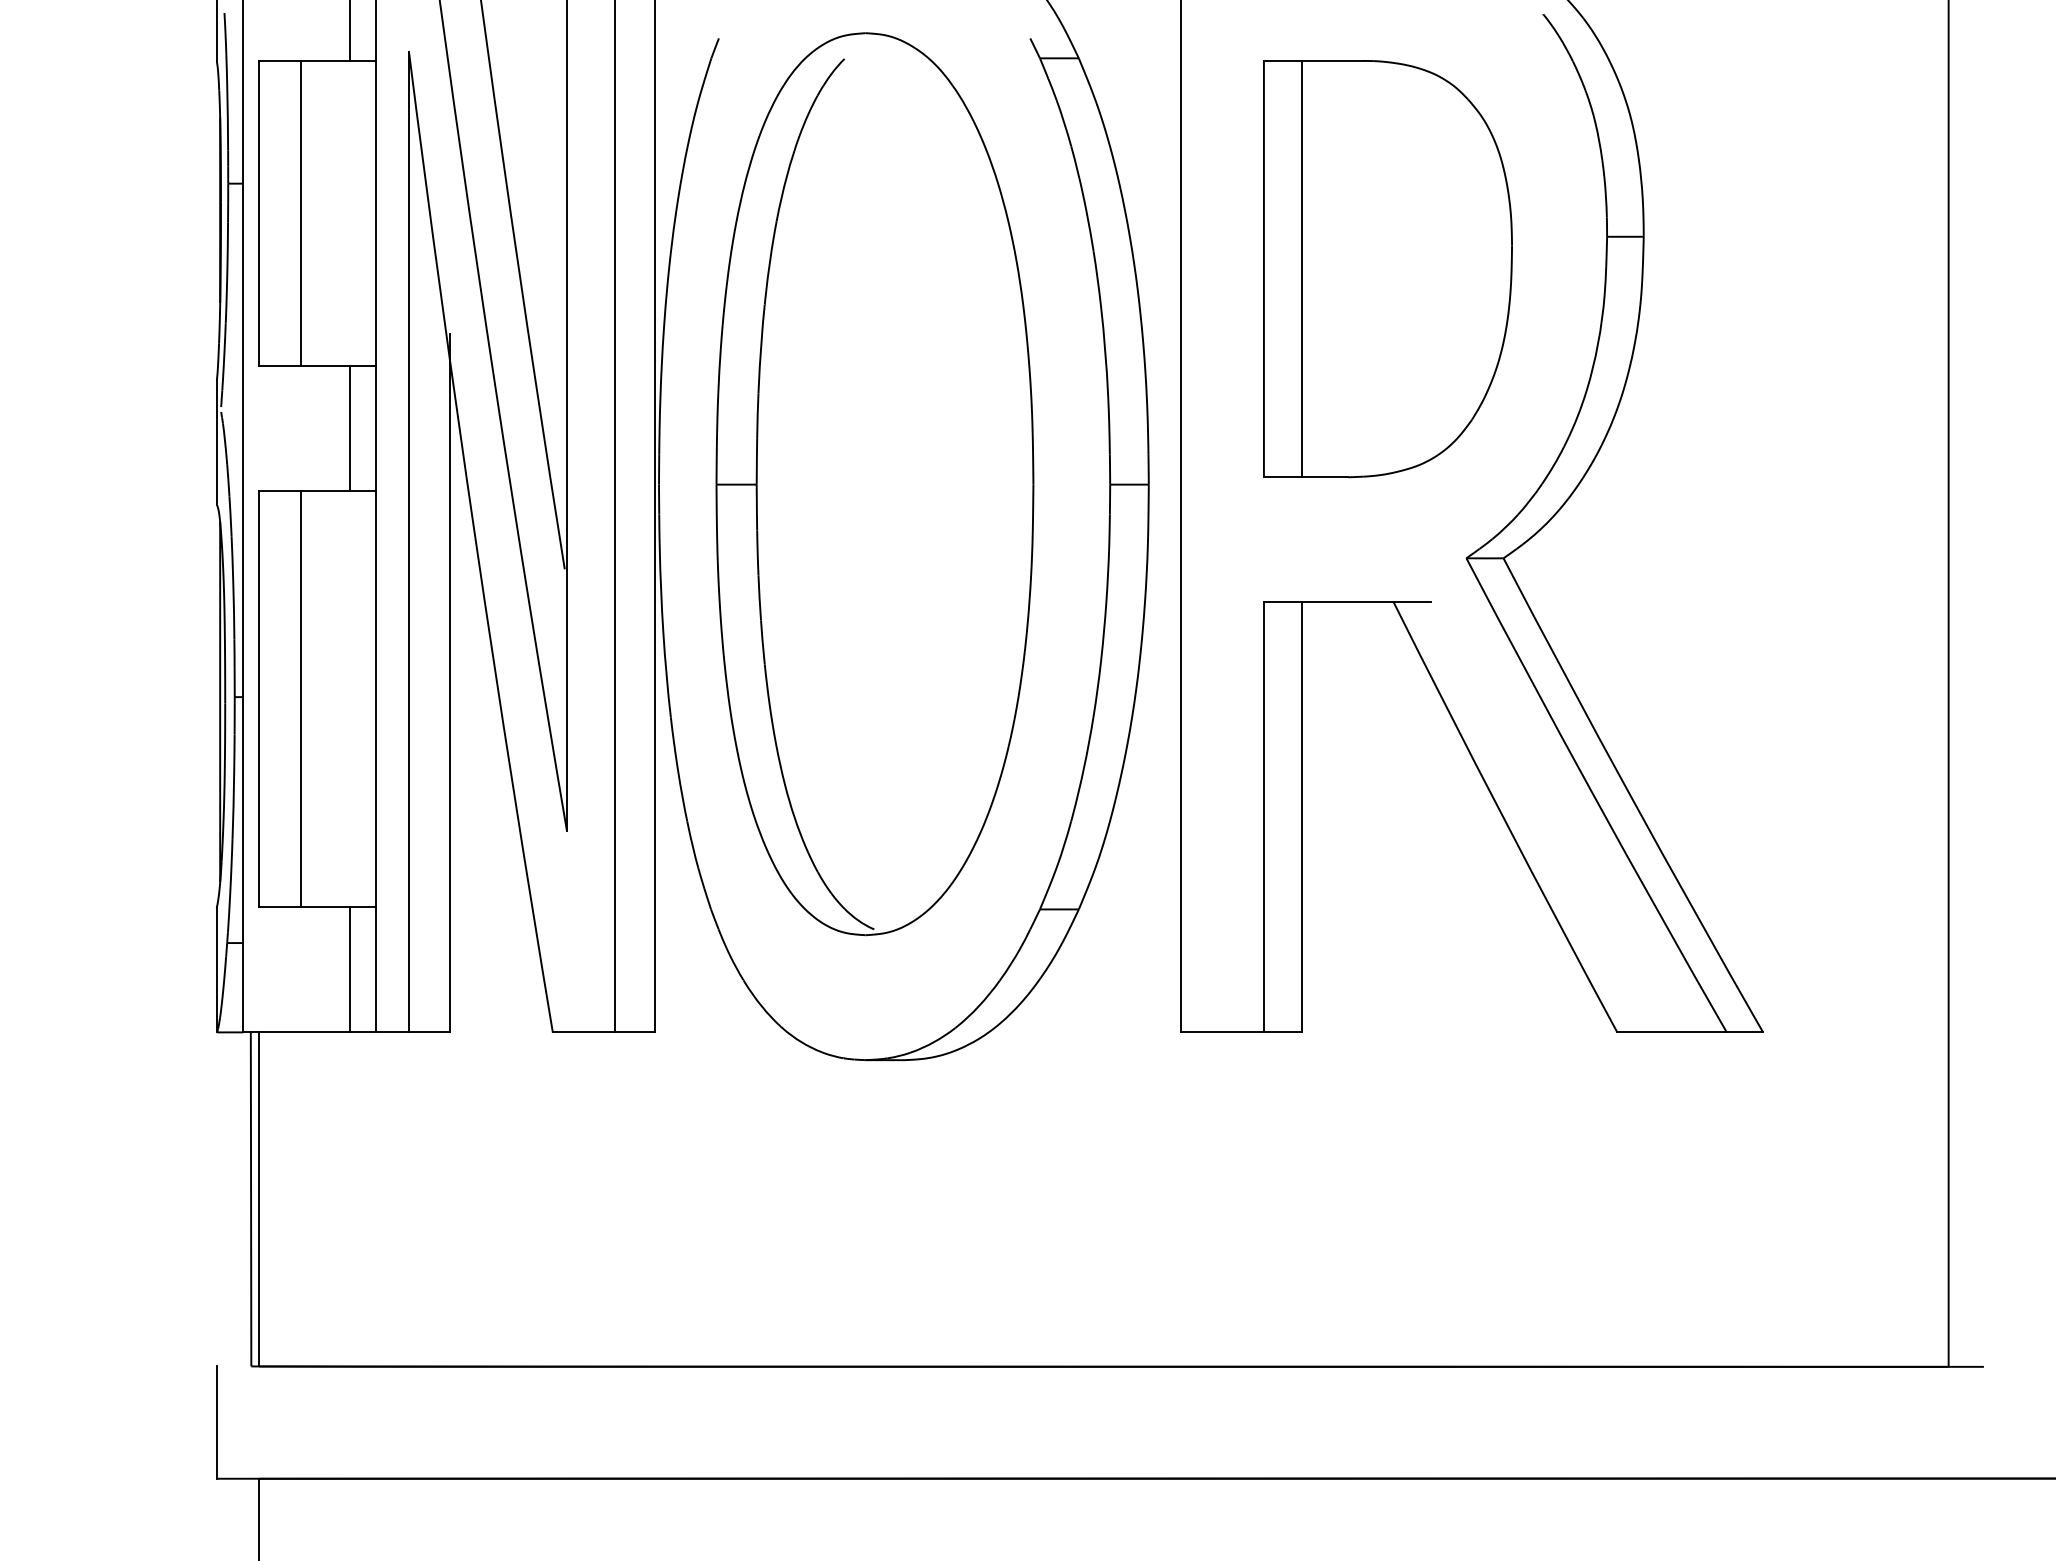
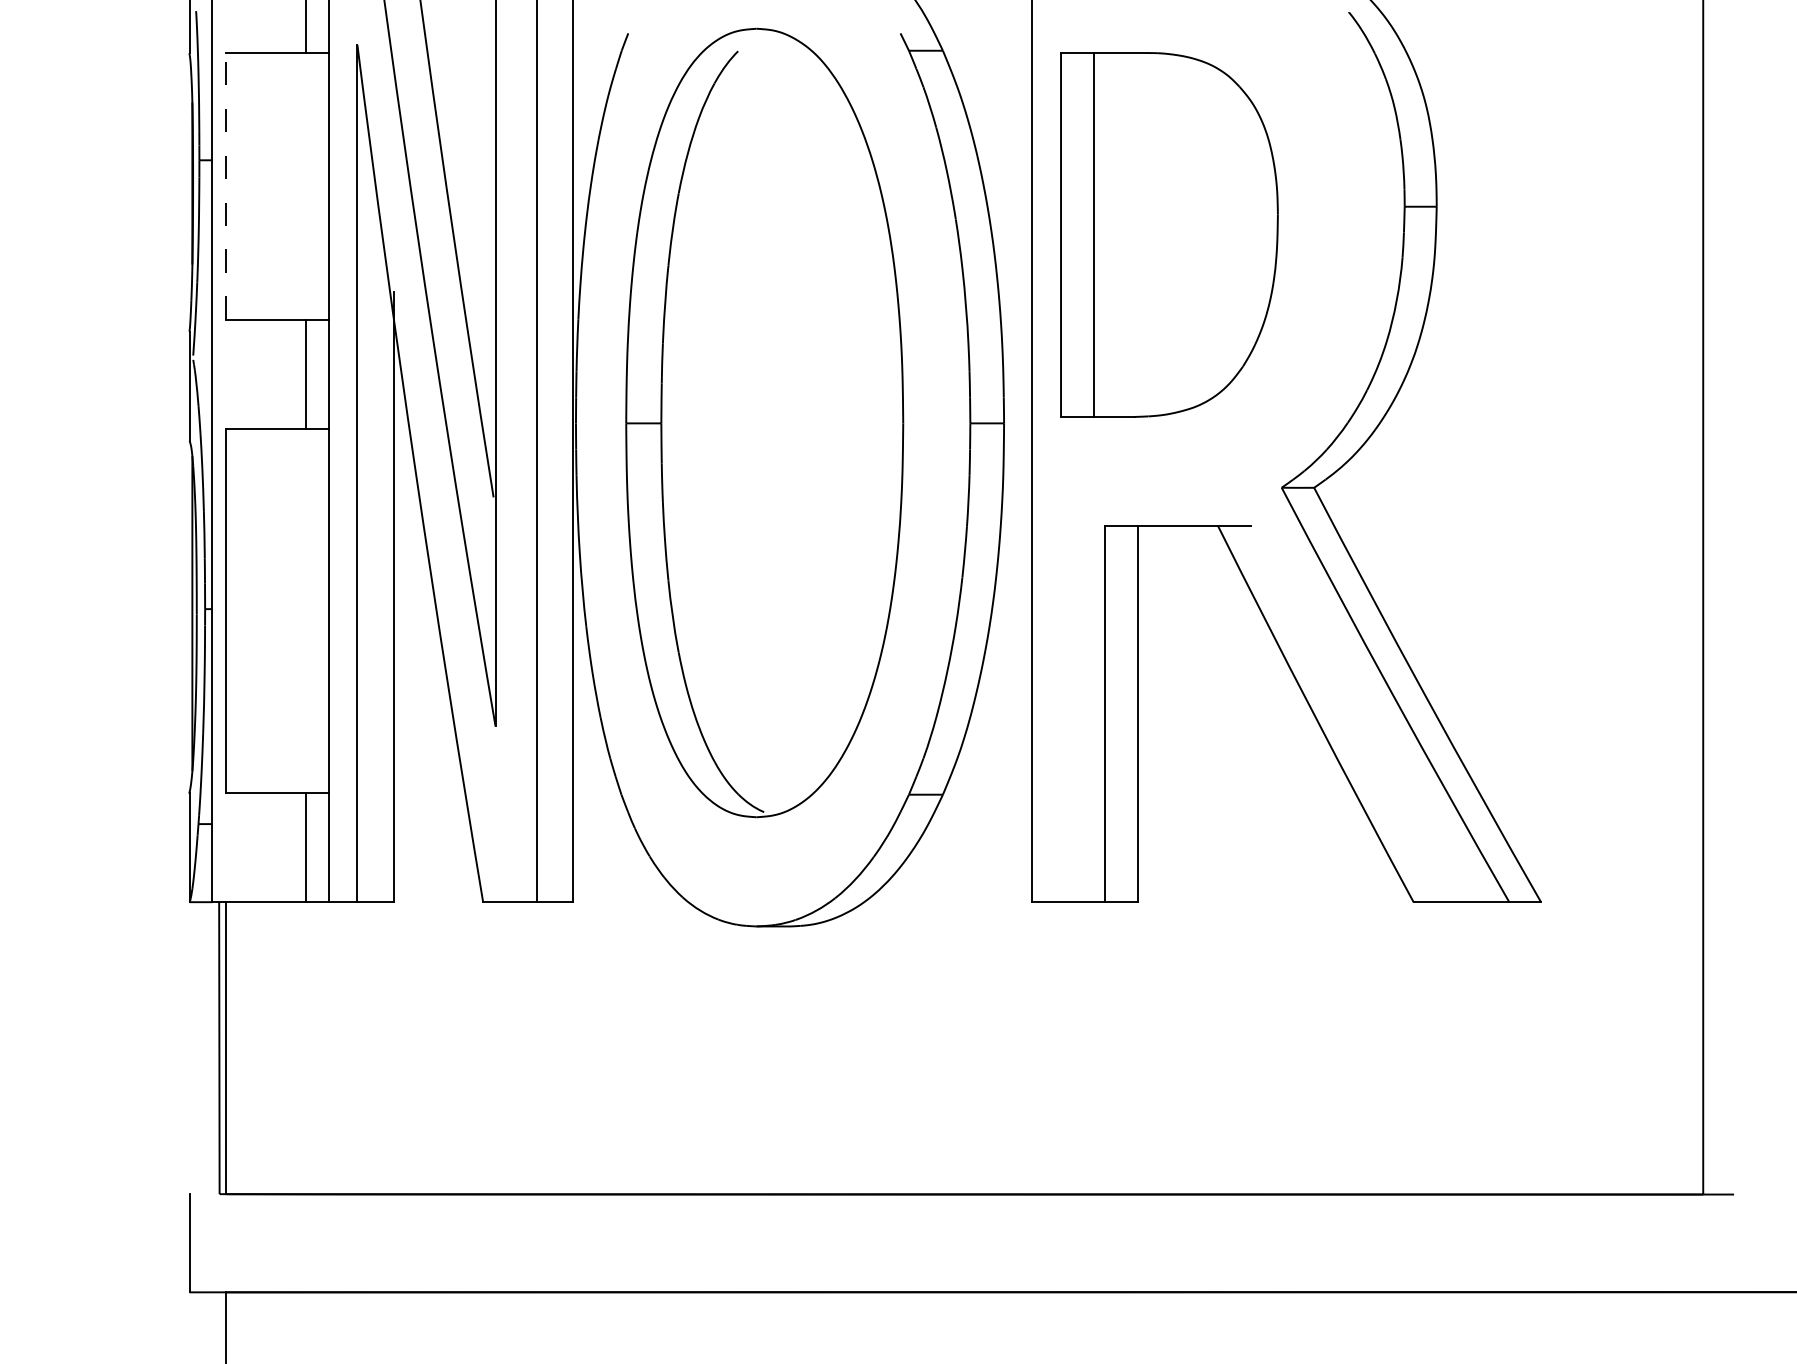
line: (258, 213) -> (225, 186), solid -> dashed
line: (300, 213) -> (262, 186), removed
part: (1387, 269) -> (1169, 235), moved
line: (300, 699) -> (262, 611), removed

